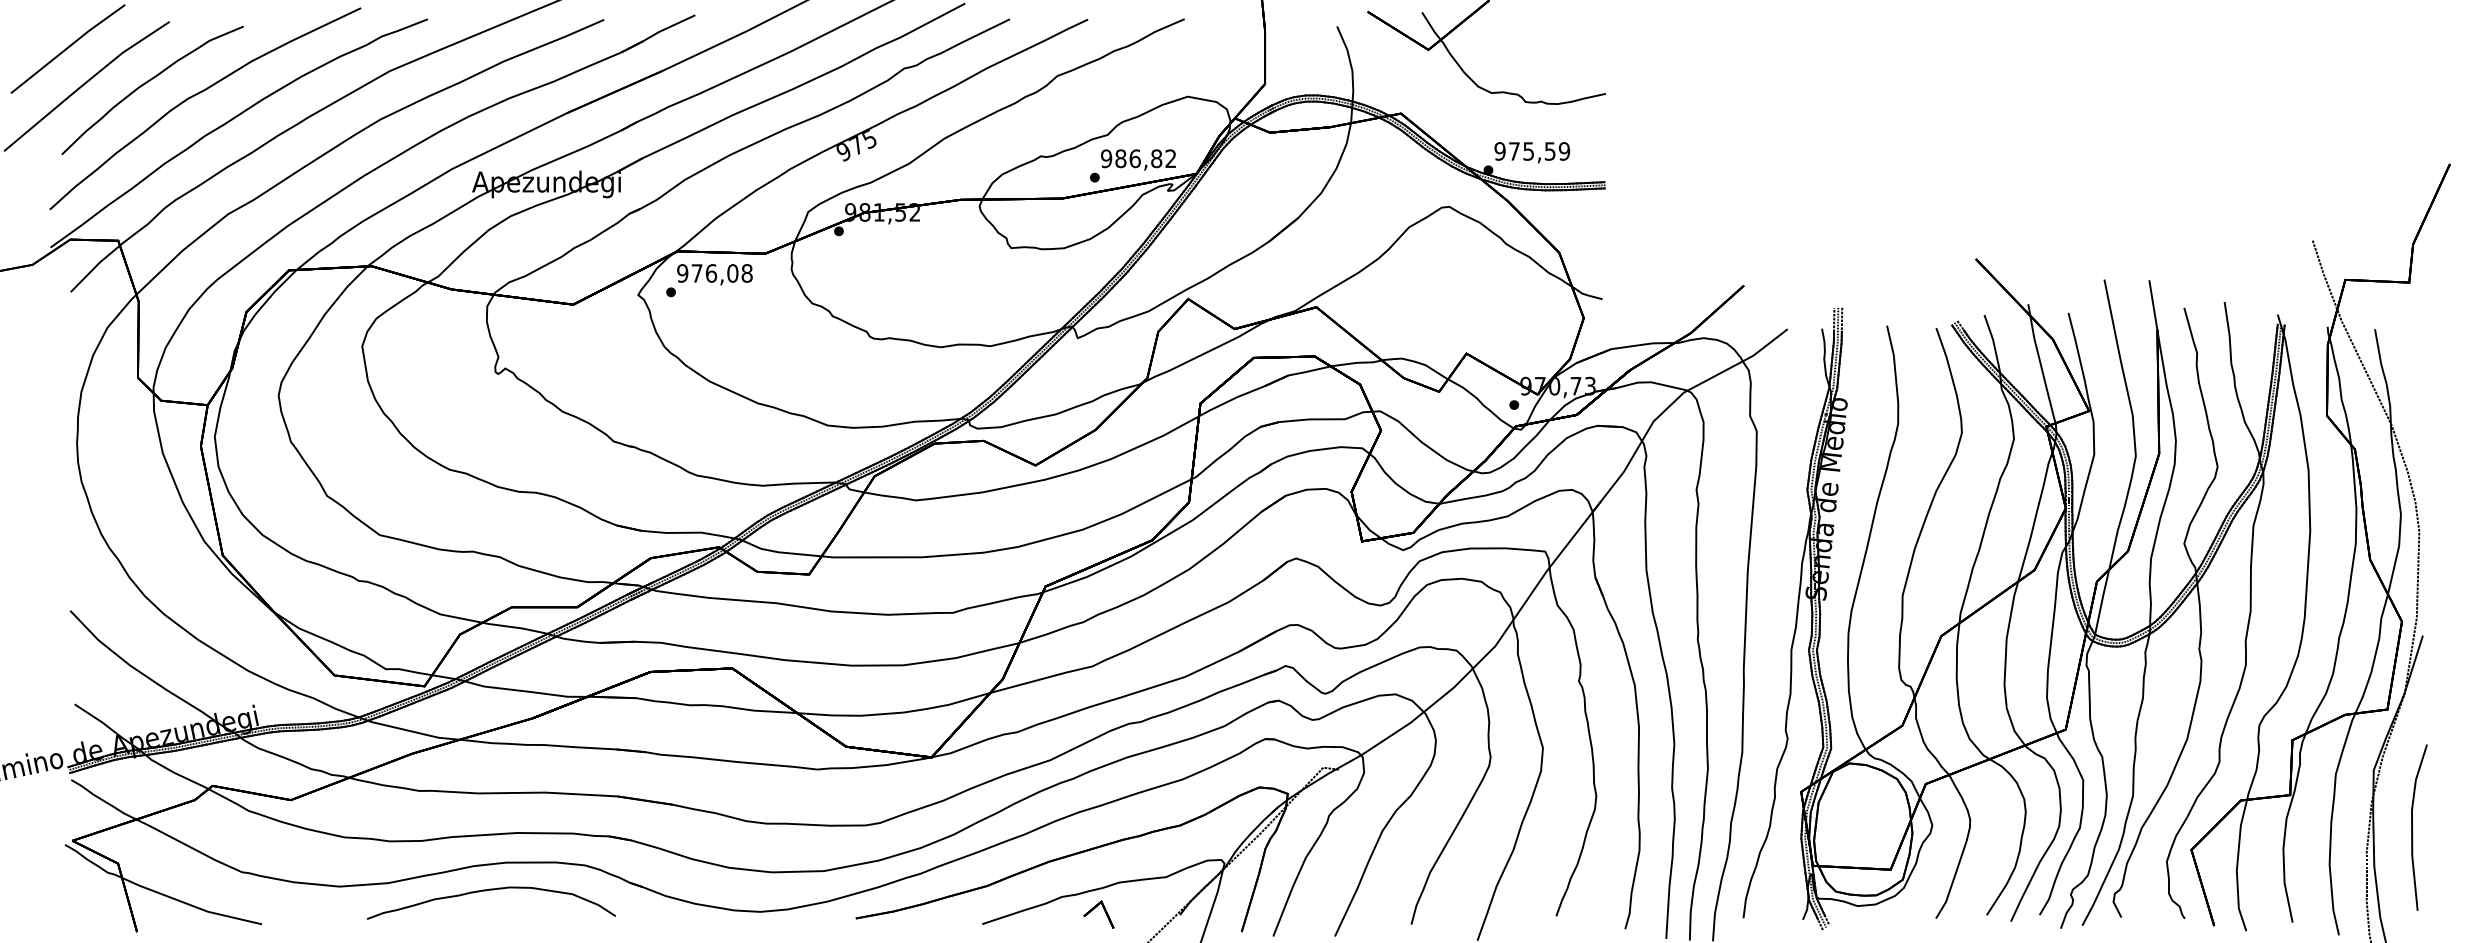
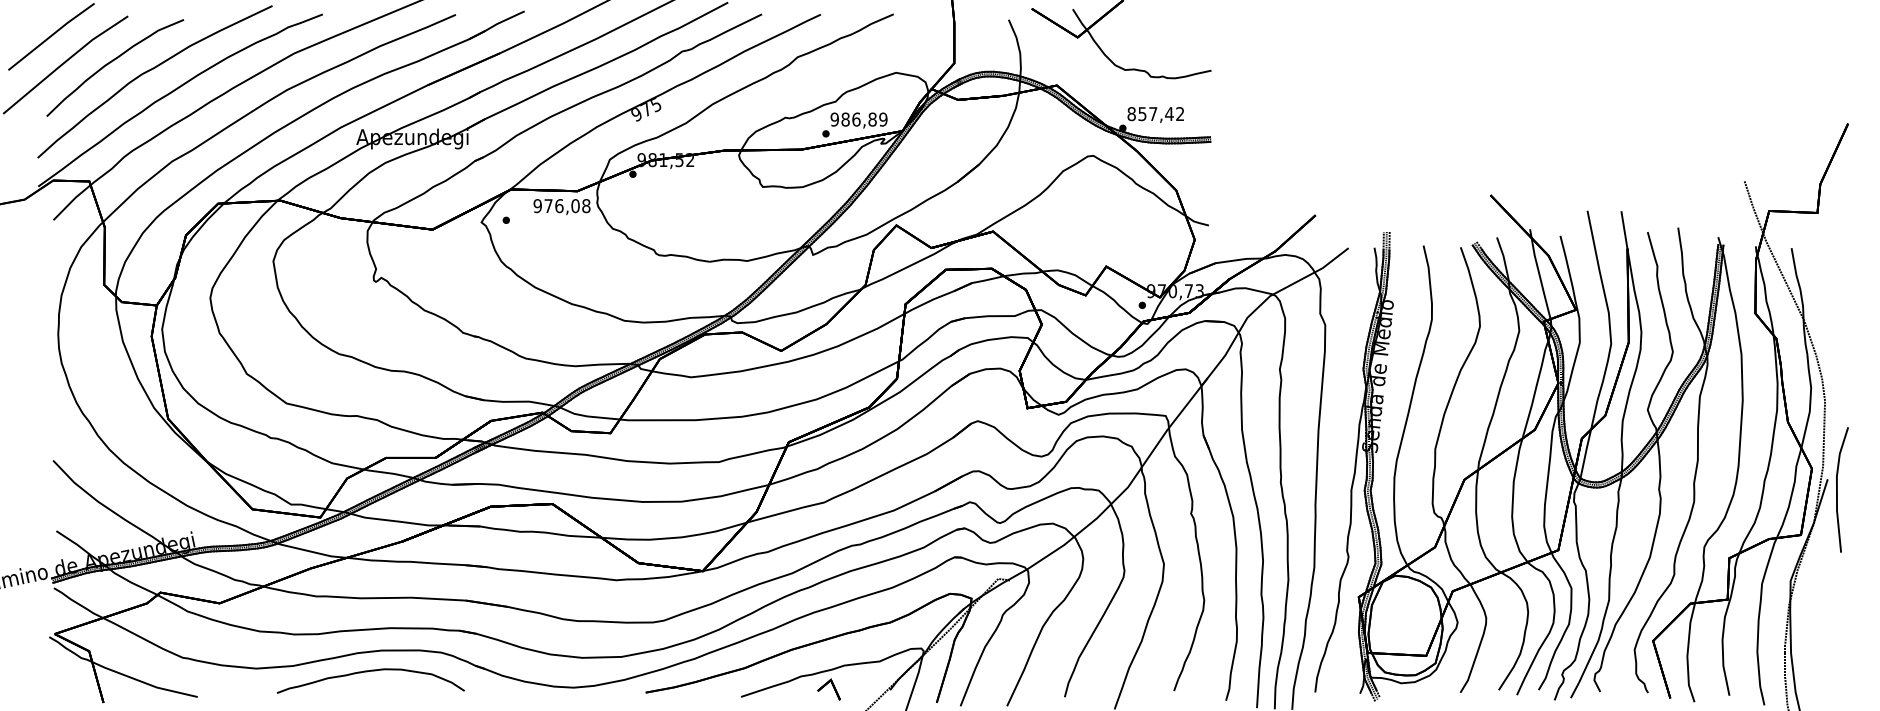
text: (1532, 151) -> (1156, 114), 975,59 -> 857,42
text: (1170, 158) -> (883, 119), 986,82 -> 986,89
text: (714, 274) -> (561, 206), moved
part: (2412, 827) -> (1837, 489), moved

